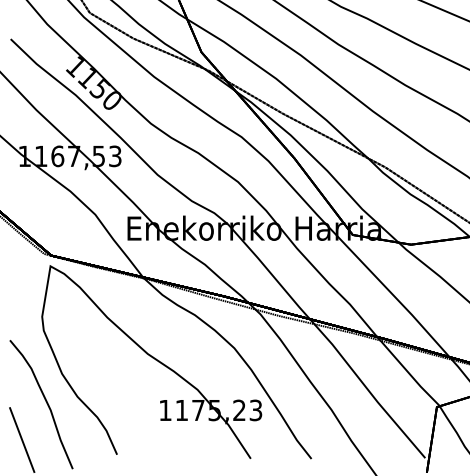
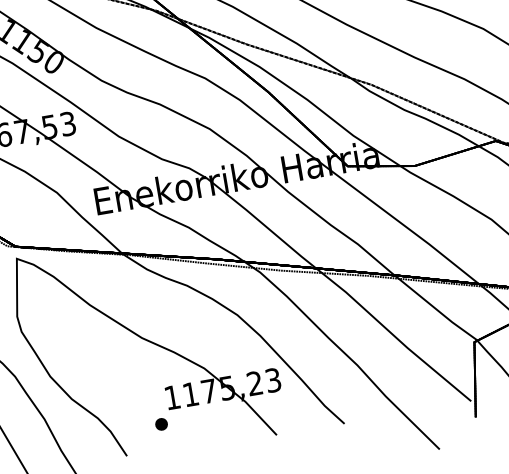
part: (151, 431) -> (160, 423), added

